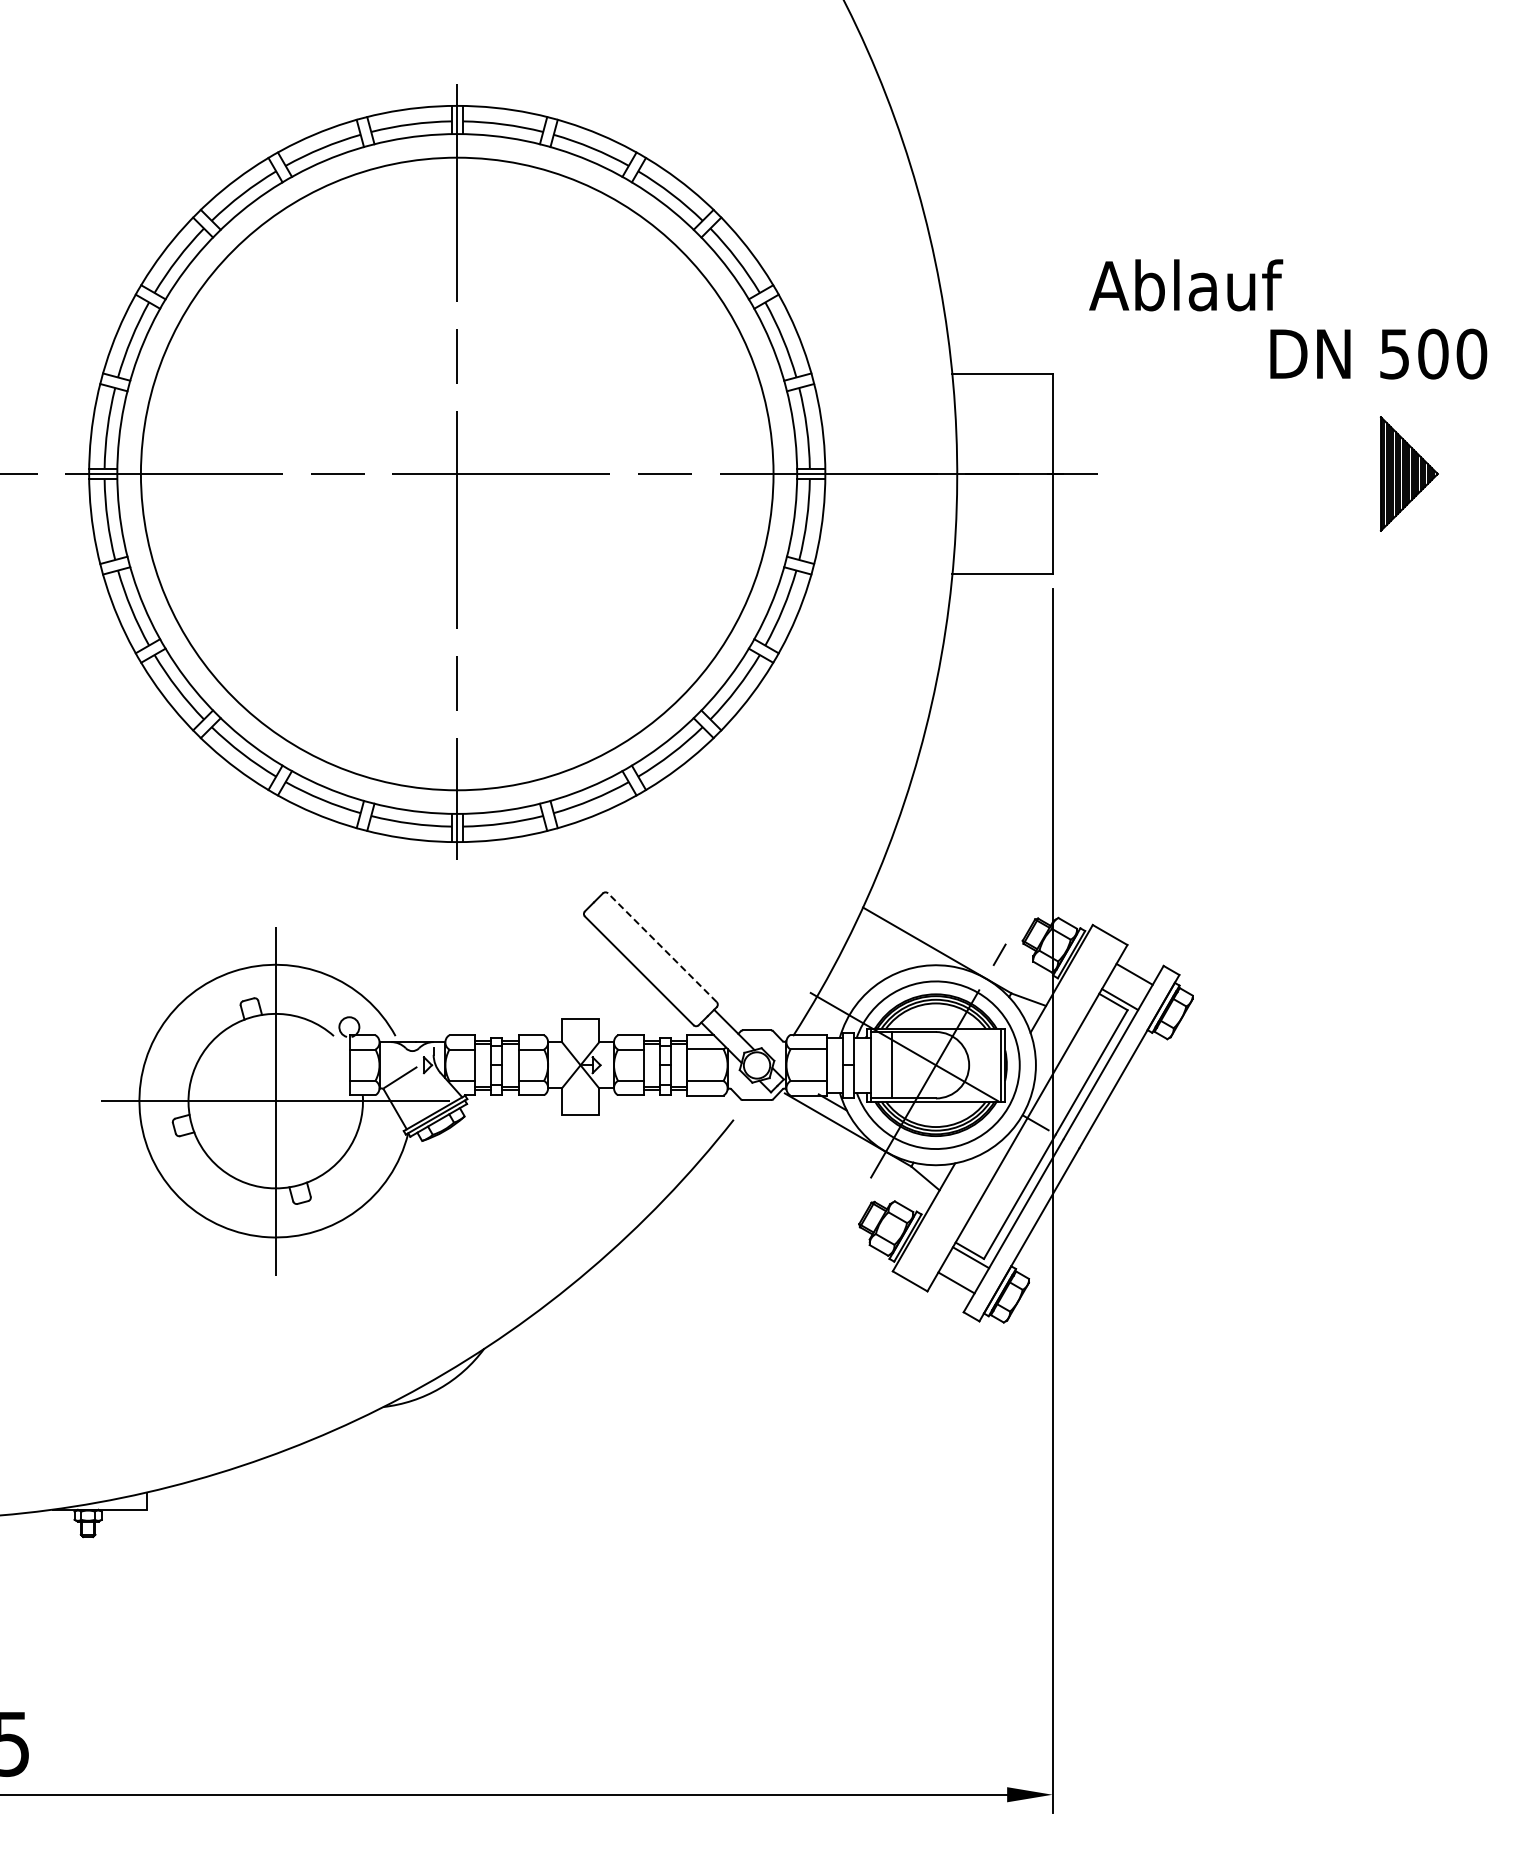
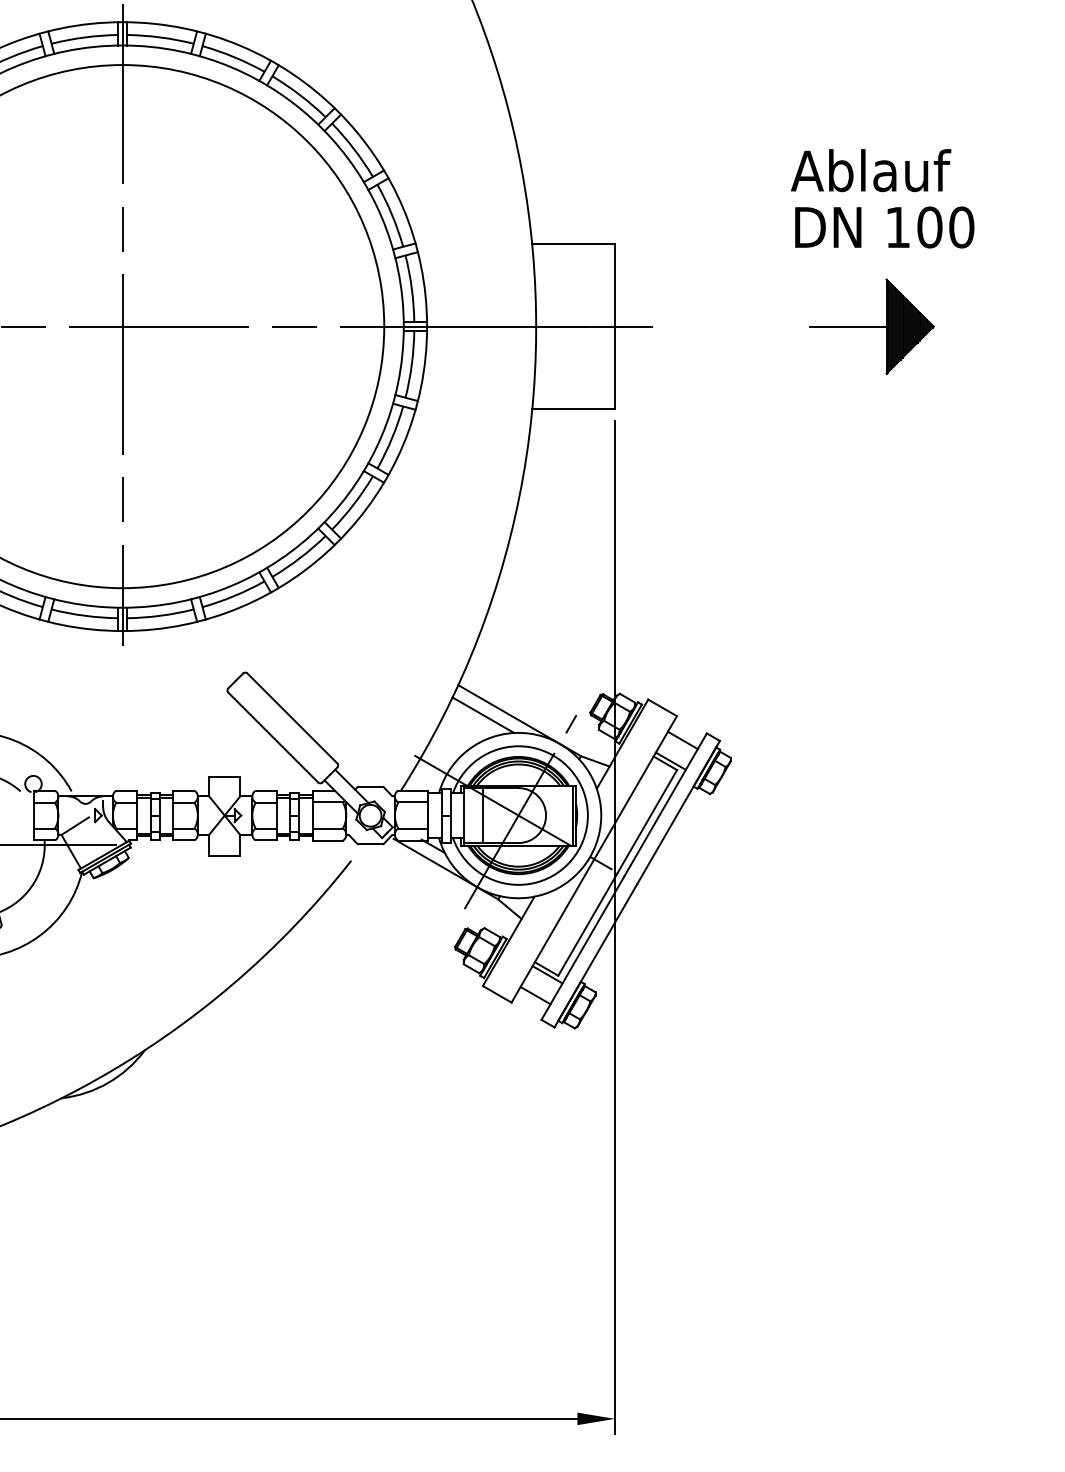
text: (1186, 285) -> (871, 170), moved
text: (1394, 354) -> (897, 227), 500 -> 100
line: (1334, 474) -> (848, 327), added
line: (893, 943) -> (483, 714), added
line: (662, 947) -> (292, 718), dashed -> solid

